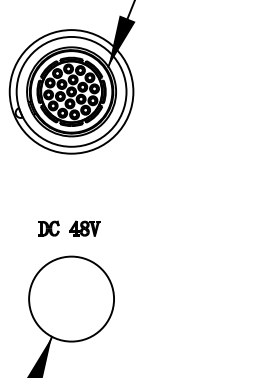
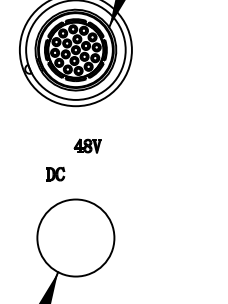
part: (84, 228) -> (87, 145), moved

